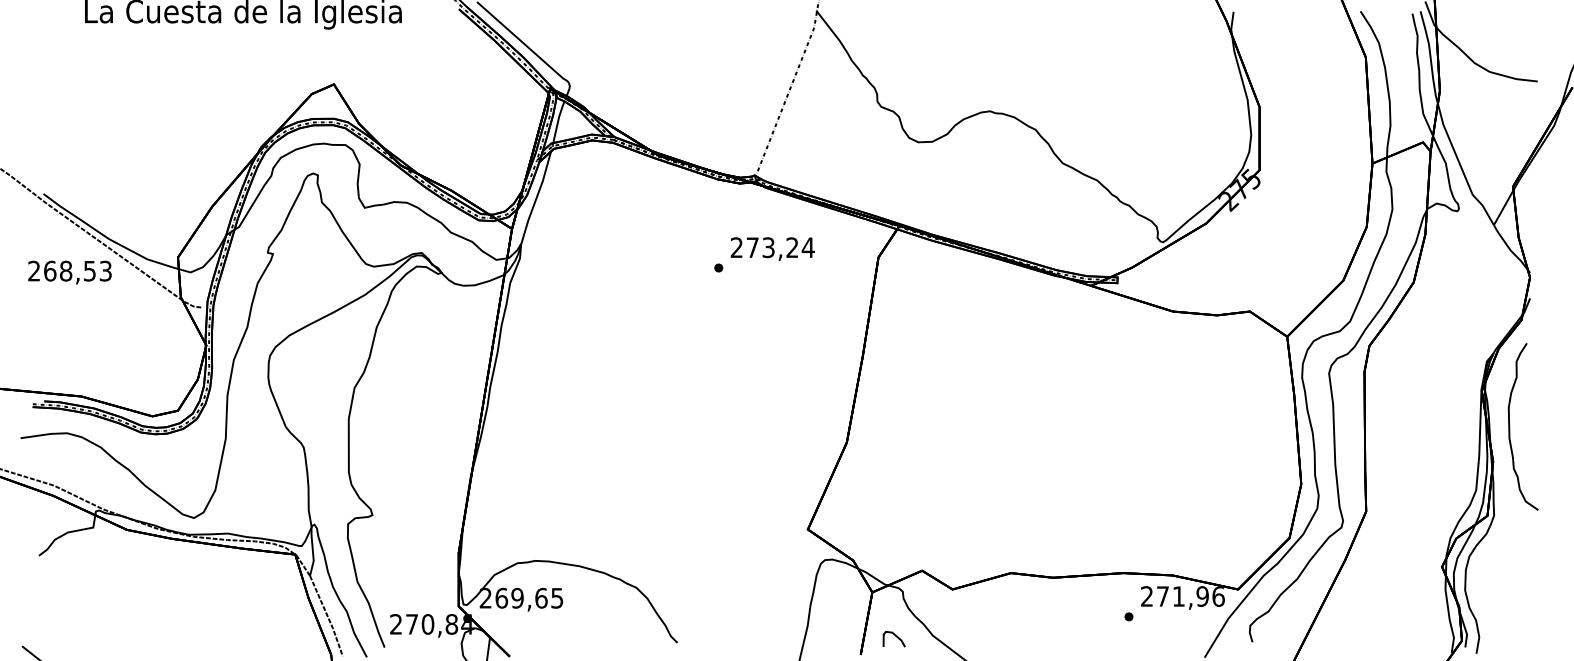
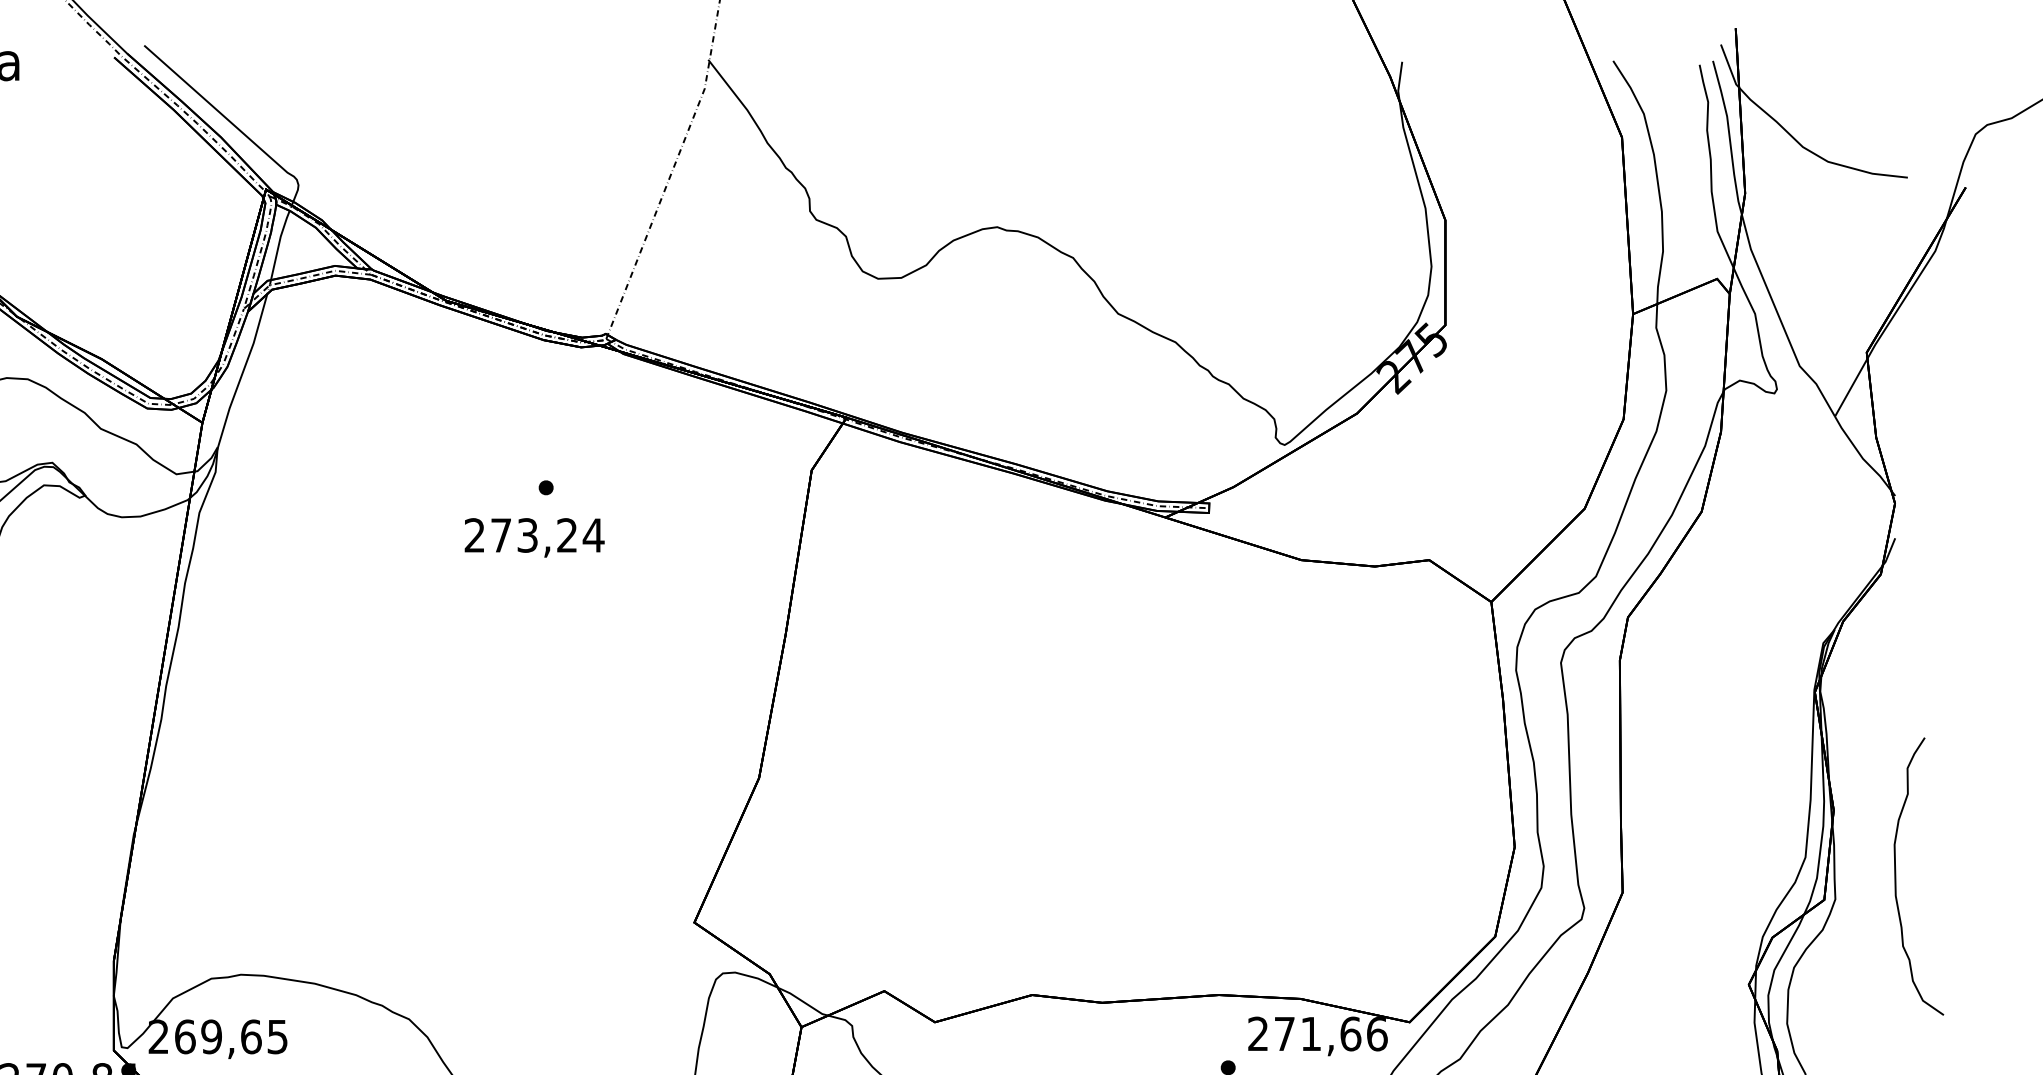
text: (772, 248) -> (534, 536), moved
curve: (1510, 426) -> (1897, 875), moved
text: (1202, 596) -> (1350, 1033), 271,96 -> 271,66

